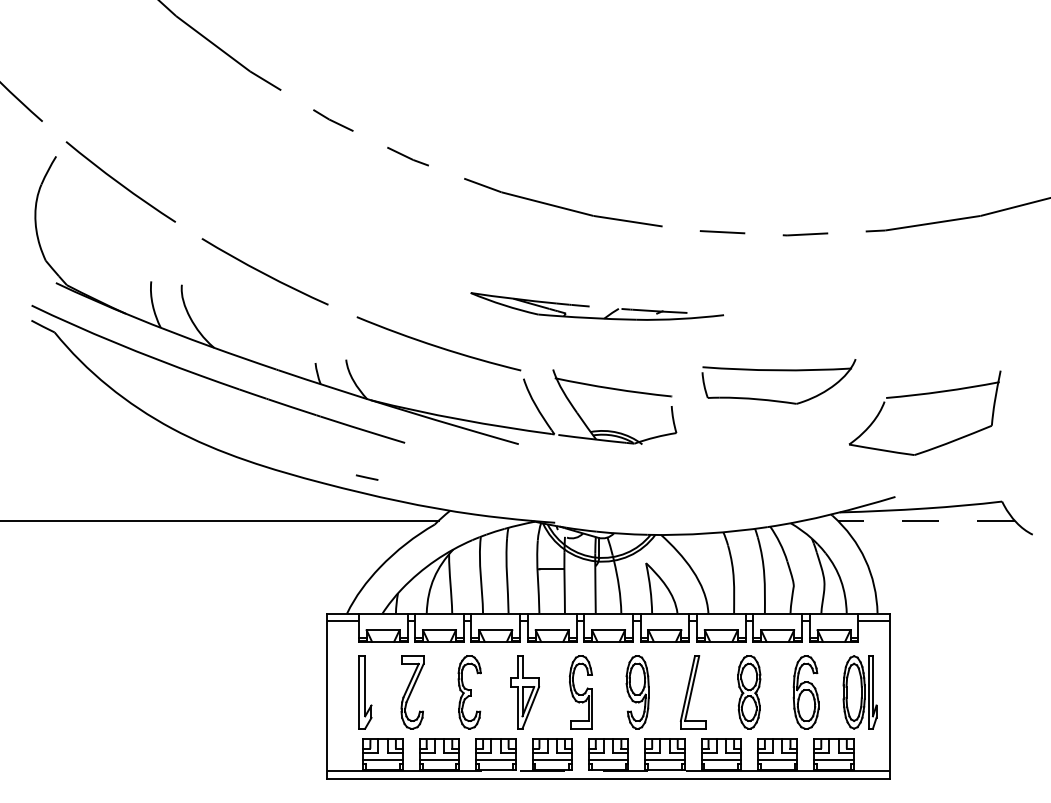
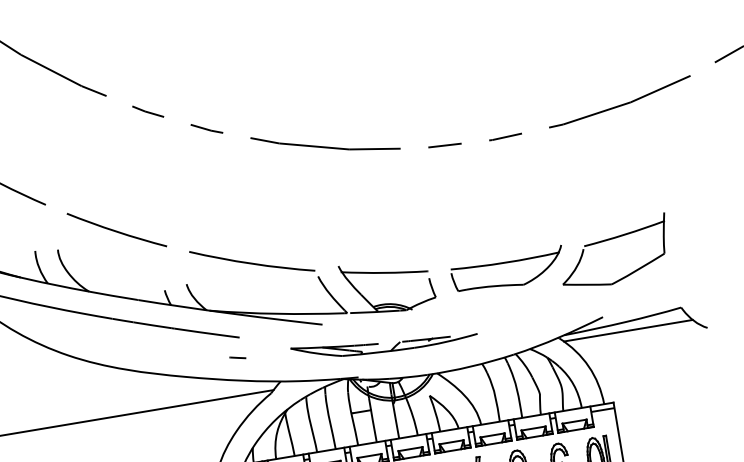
part: (589, 306) -> (378, 343), moved
part: (778, 371) -> (506, 263), moved
line: (366, 477) -> (237, 357), moved
line: (925, 520) -> (627, 330), dashed -> solid

